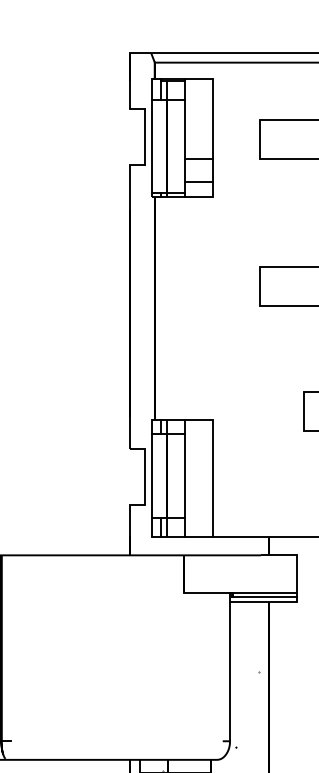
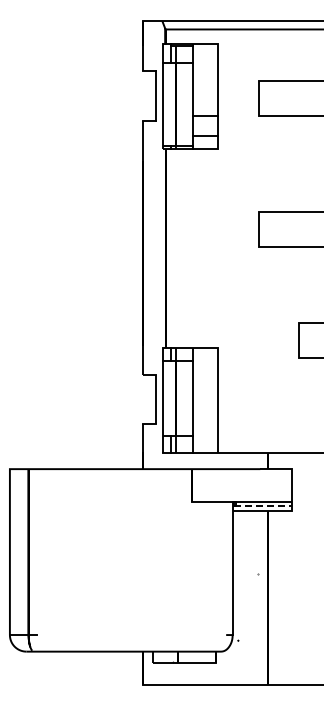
line: (264, 597) -> (263, 506), solid -> dashed

